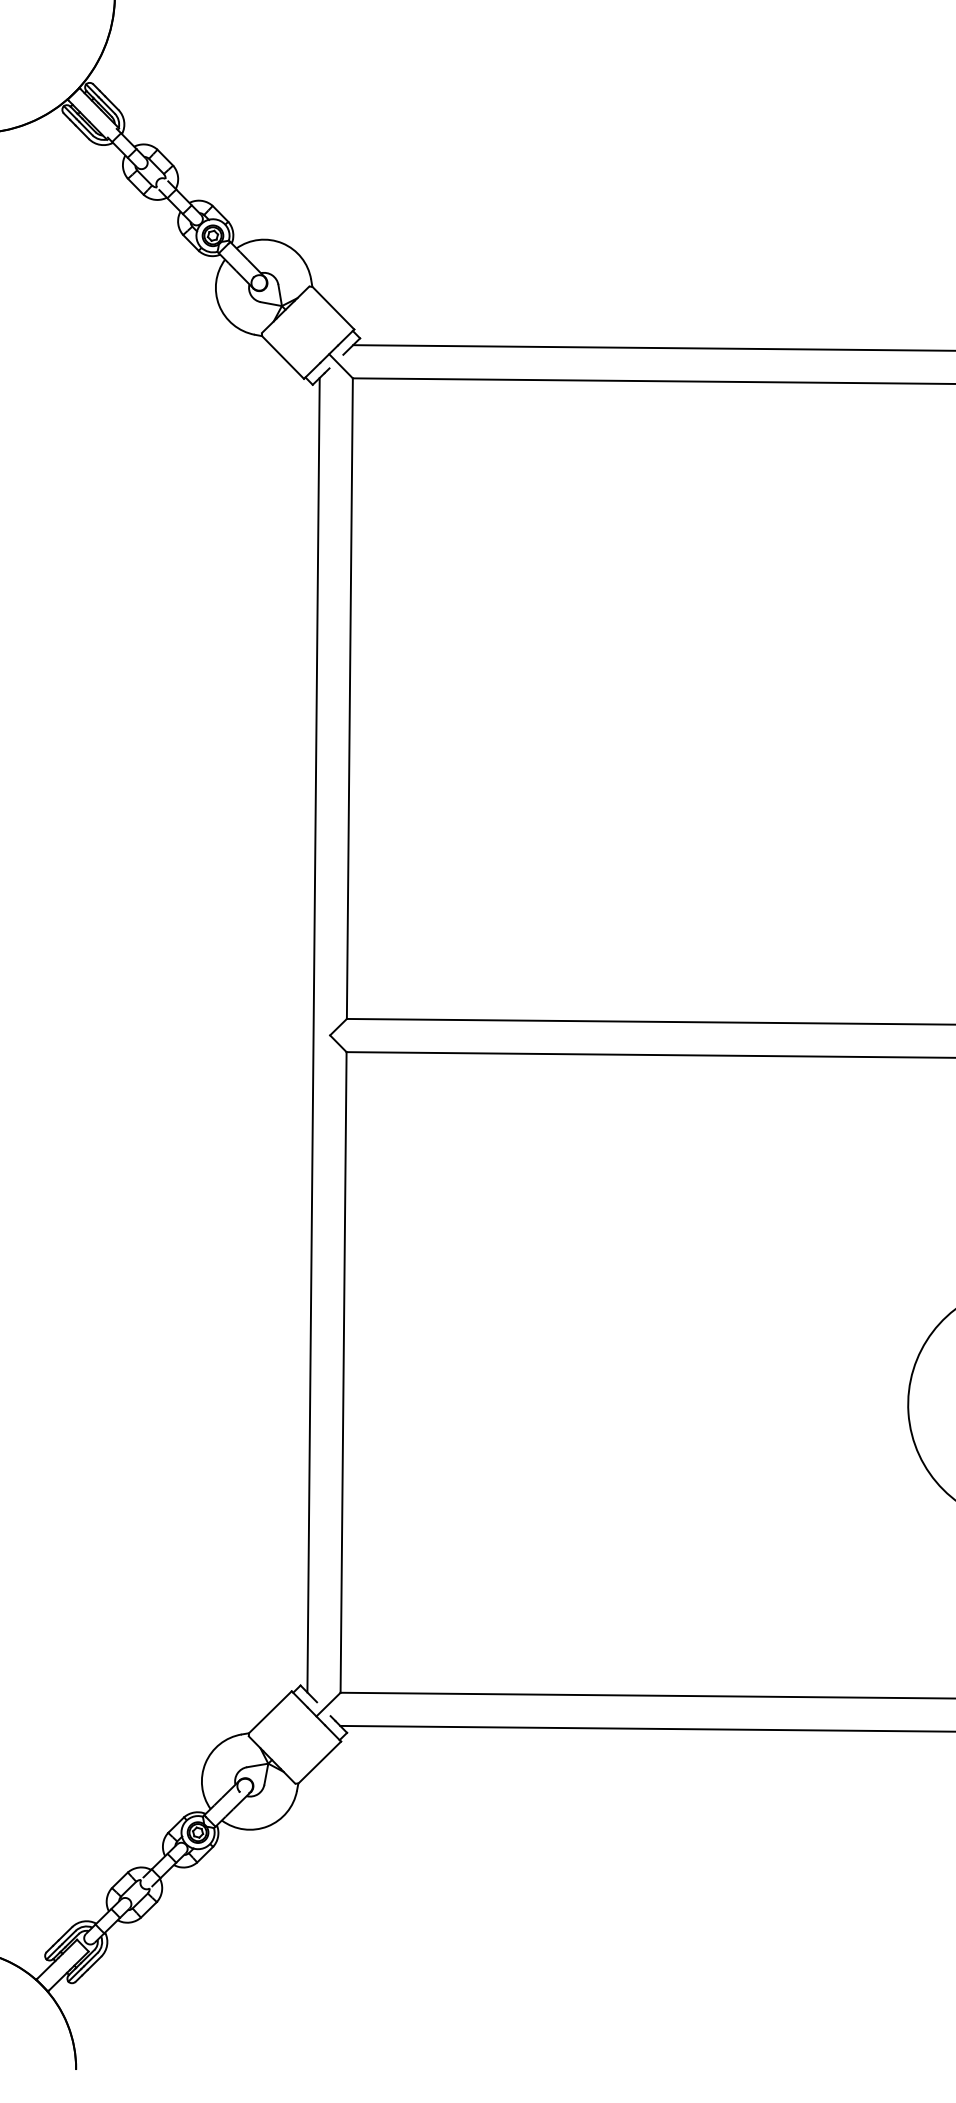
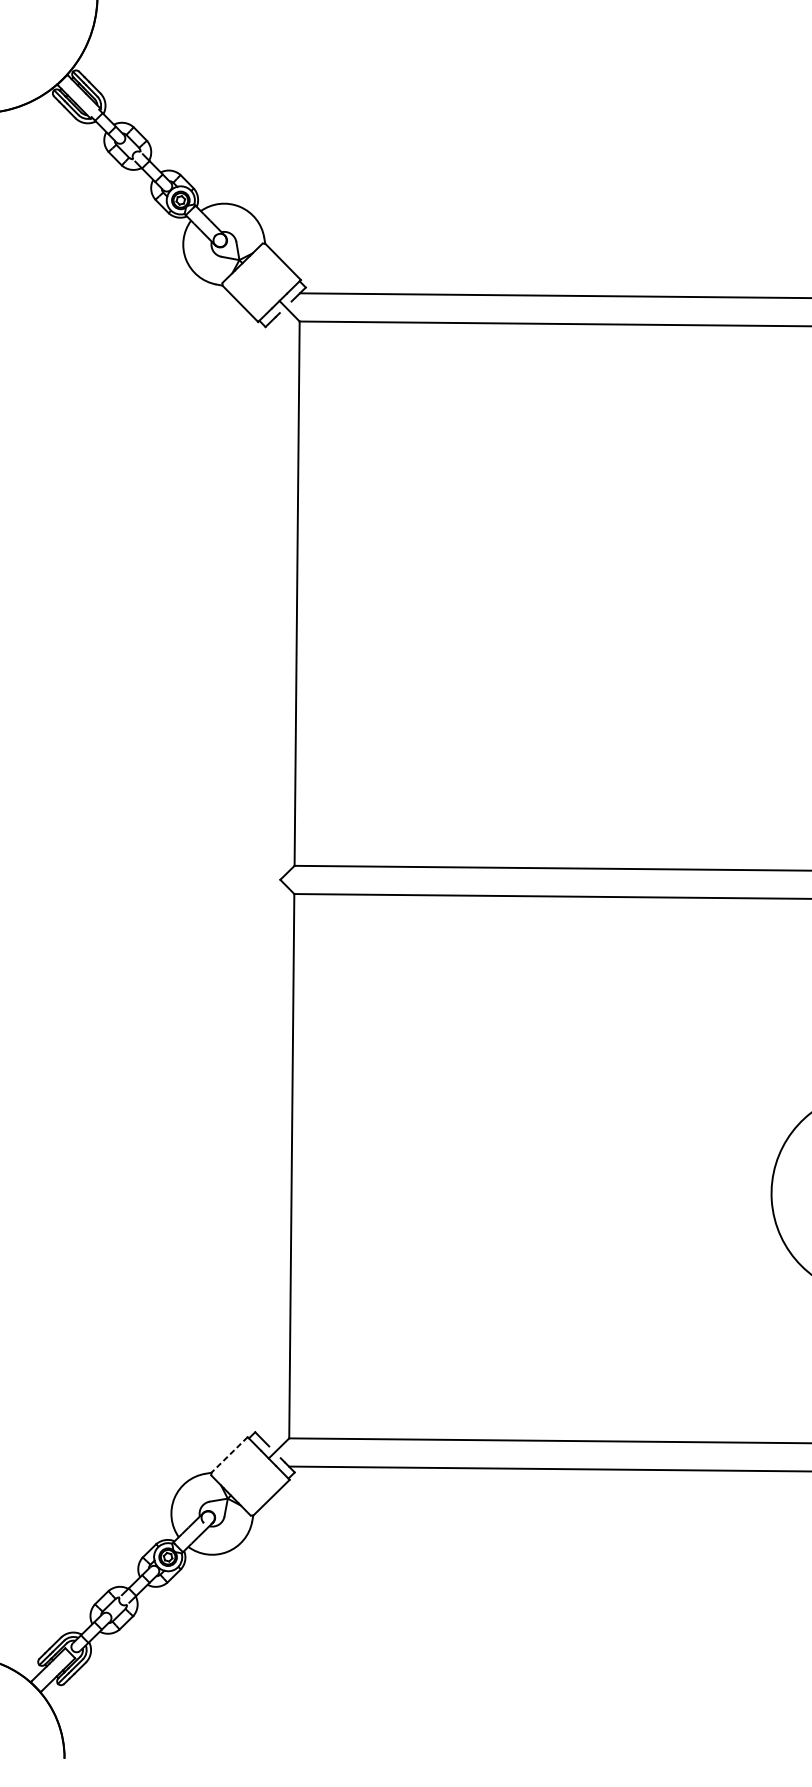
line: (313, 1035) -> (266, 879), removed
line: (270, 1712) -> (229, 1455), solid -> dashed

